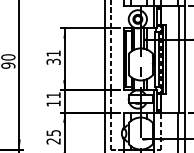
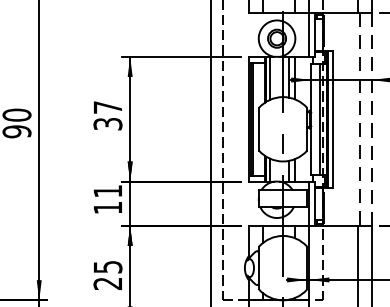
text: (53, 53) -> (107, 107), 31 -> 37
line: (184, 58) -> (370, 117), solid -> dashed
line: (178, 59) -> (358, 119), solid -> dashed

